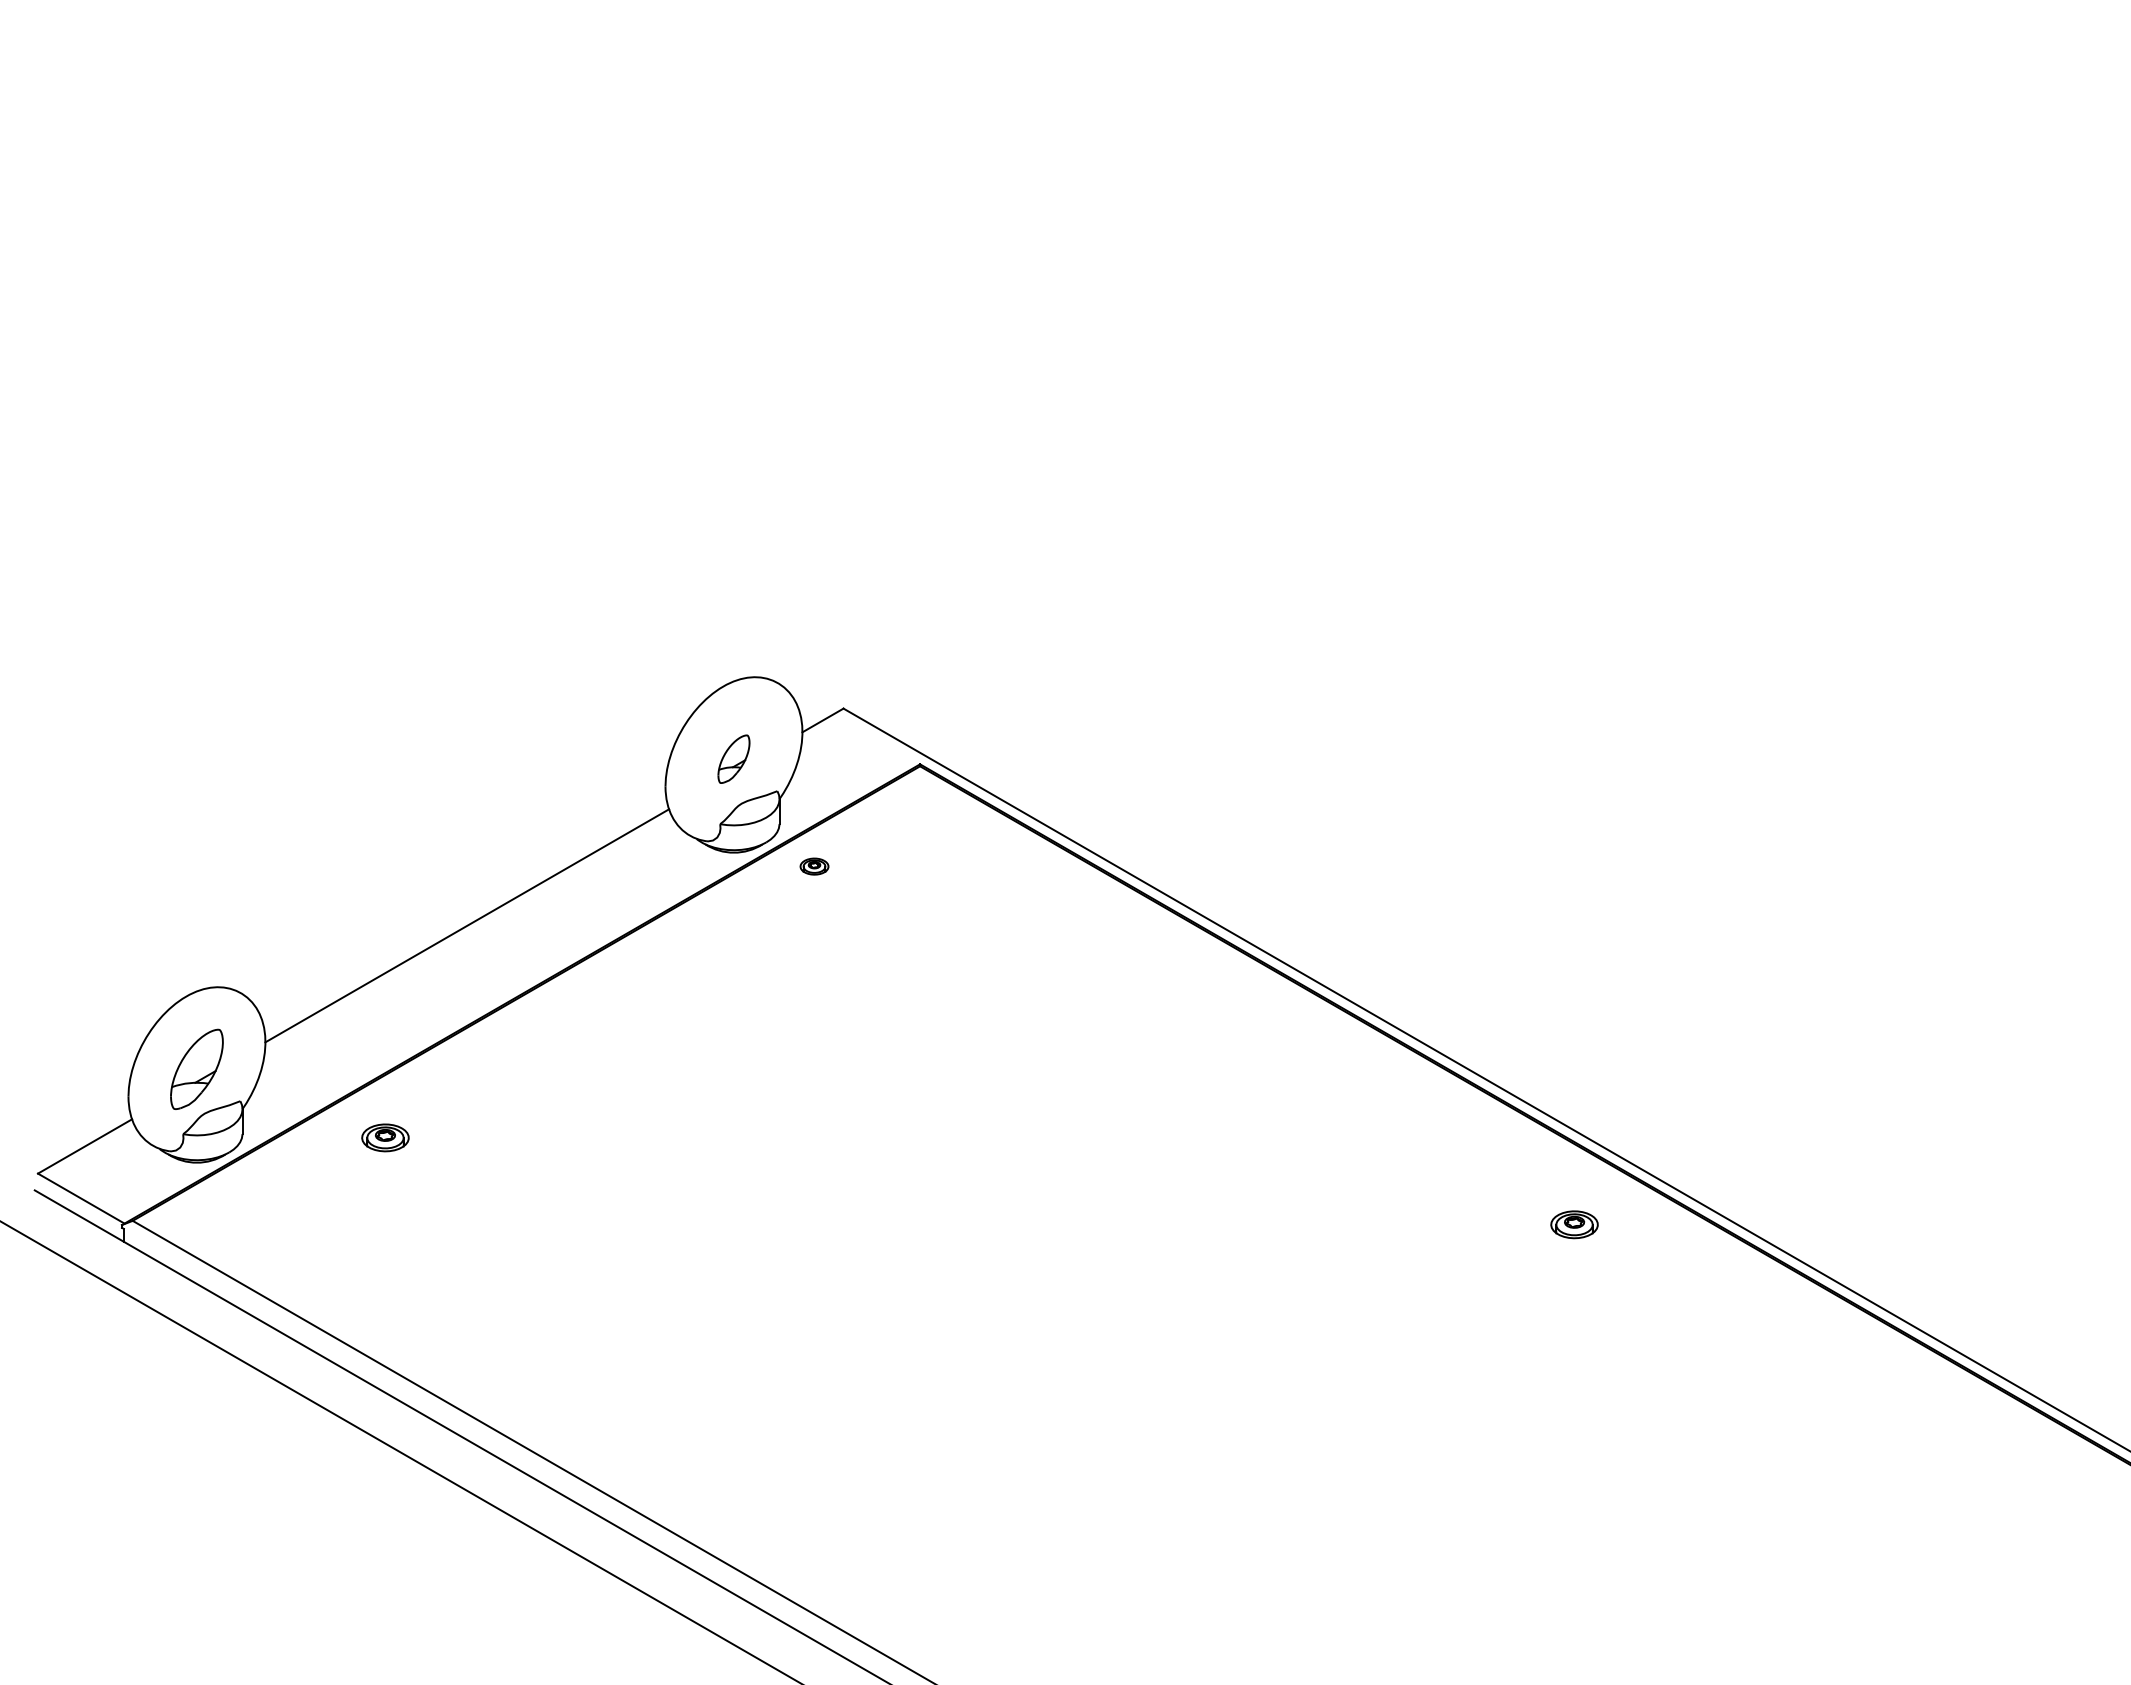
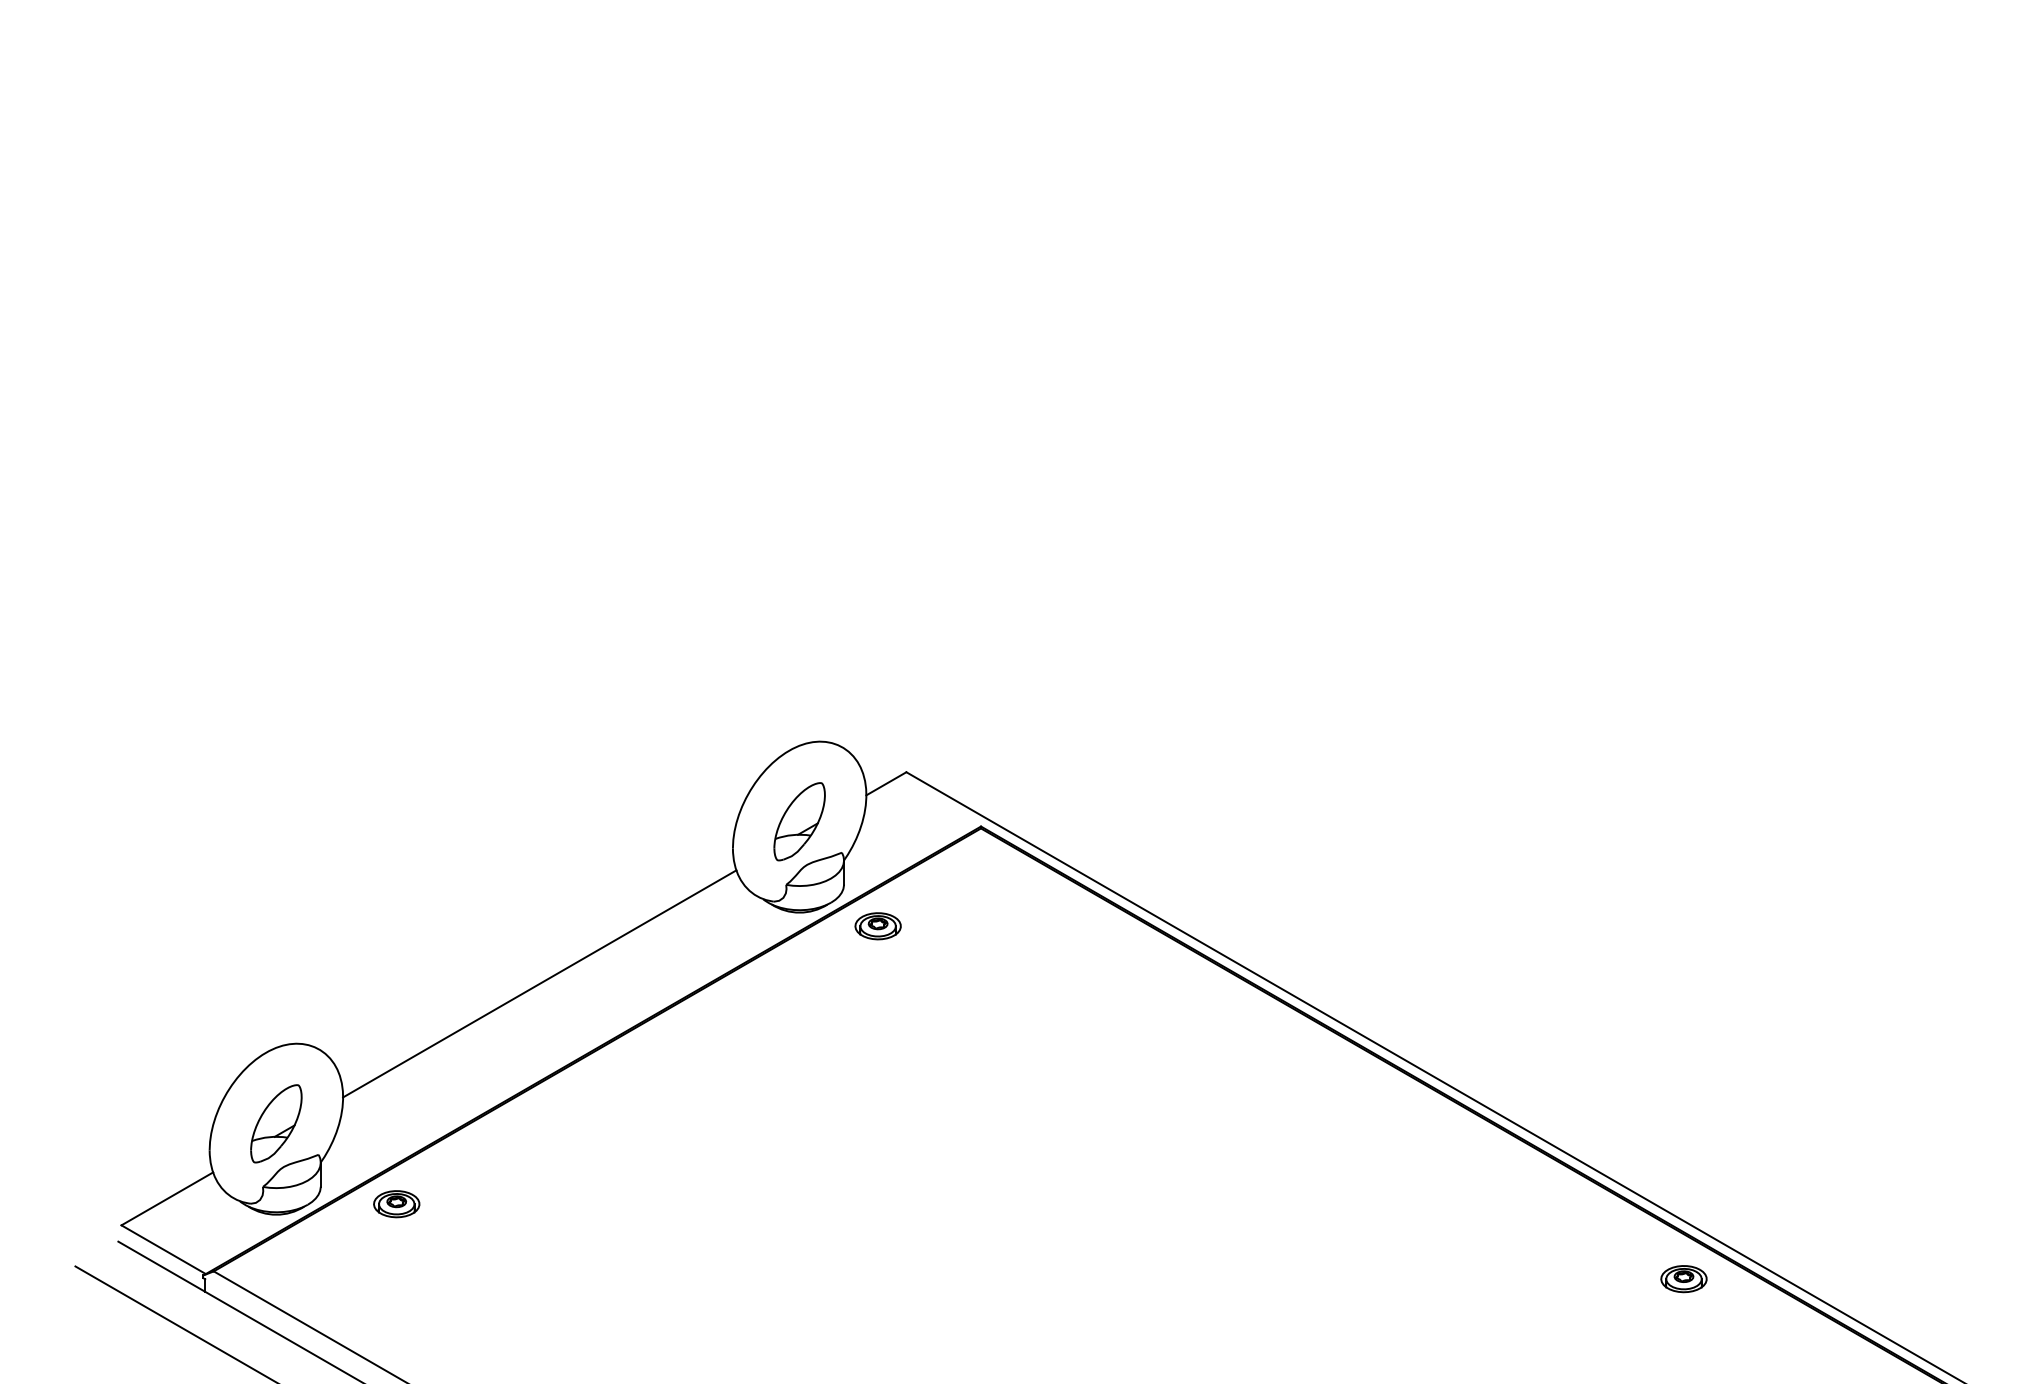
part: (733, 758) -> (799, 820), size x1.67
part: (814, 866) -> (878, 926), size x1.67
part: (385, 1137) -> (396, 1203), moved
part: (1574, 1224) -> (1683, 1278), moved

